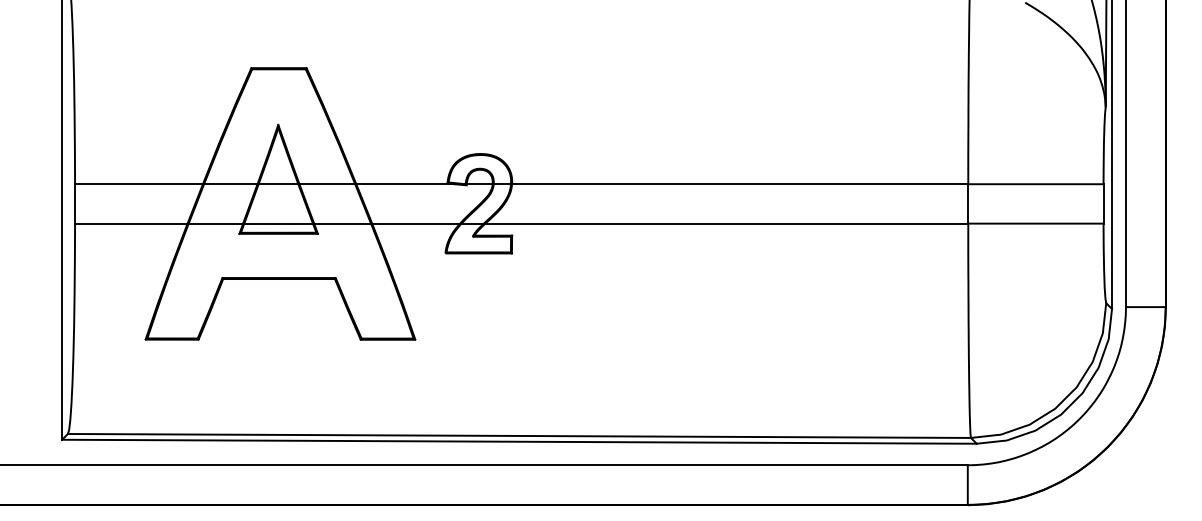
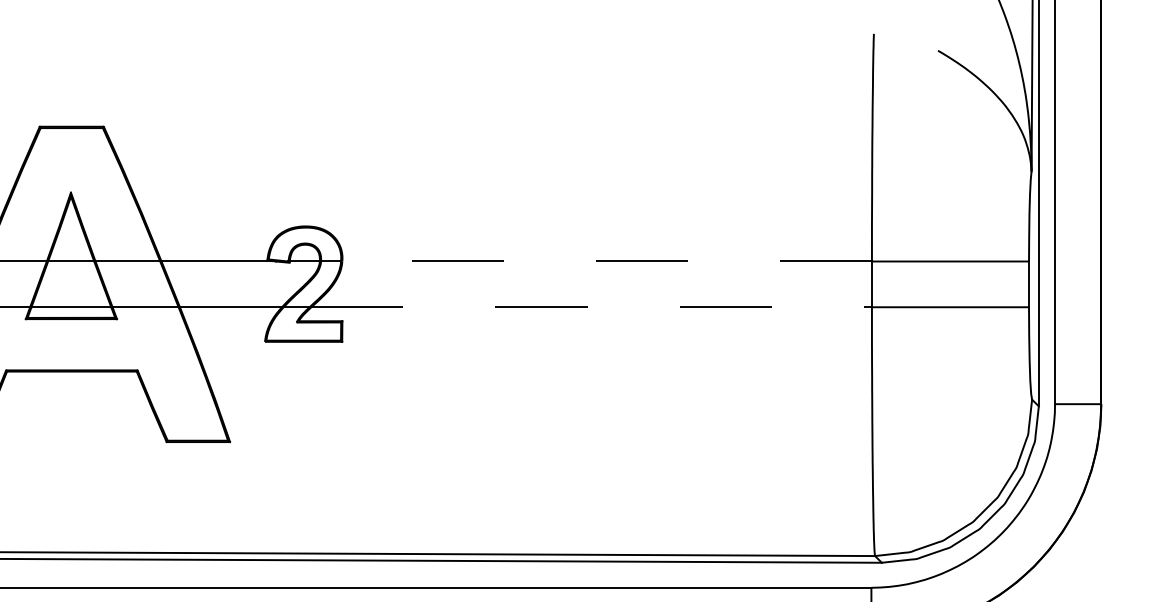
line: (739, 184) -> (606, 261), solid -> dashed
line: (727, 223) -> (592, 307), solid -> dashed

